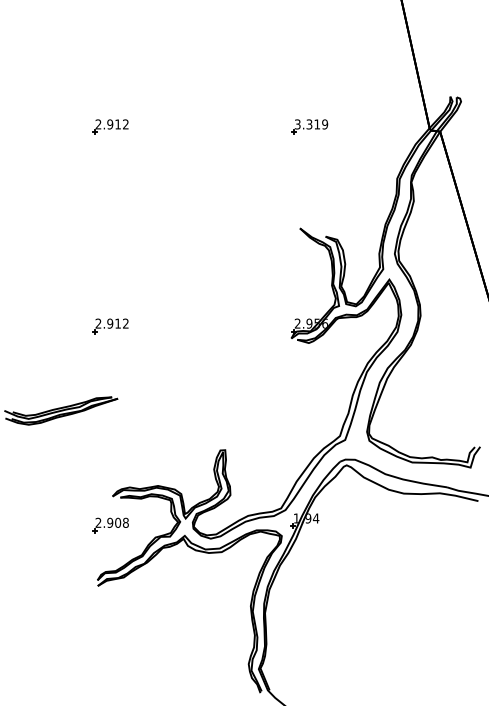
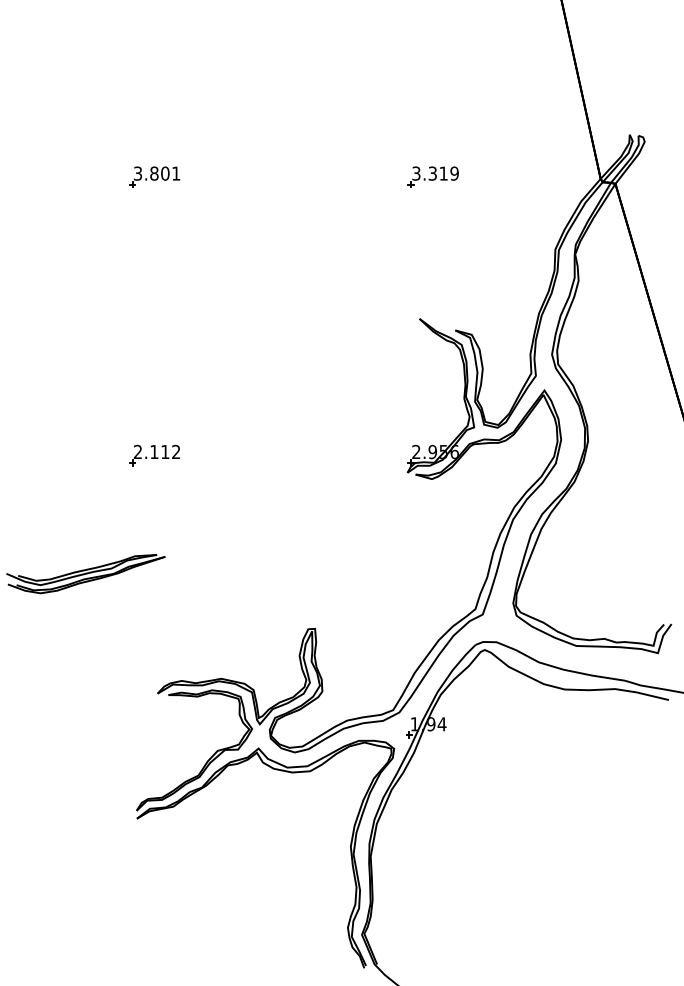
text: (112, 124) -> (157, 173), 2.912 -> 3.801
text: (110, 323) -> (154, 451), 2.912 -> 2.112
part: (110, 525) -> (154, 733), removed

